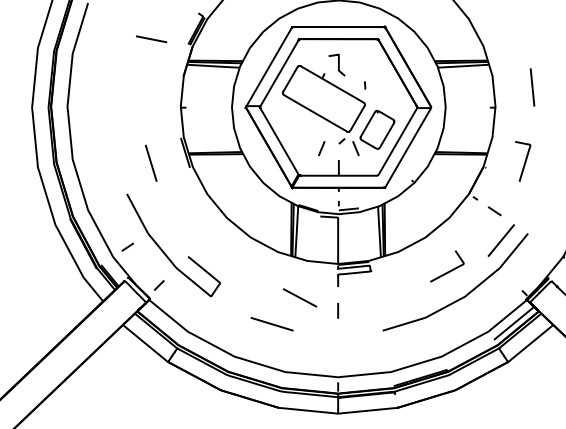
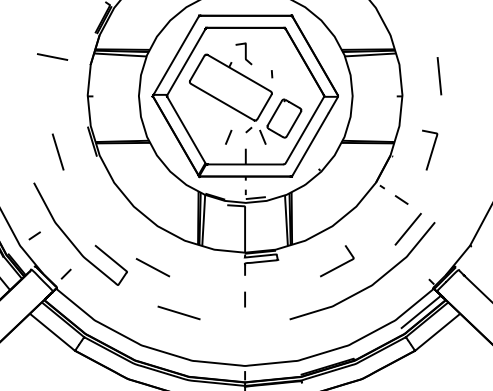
line: (151, 39) -> (52, 57), moved
curve: (449, 270) -> (339, 265), moved
line: (299, 297) -> (152, 267), moved

